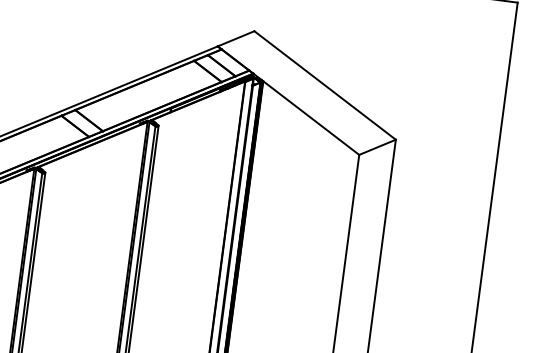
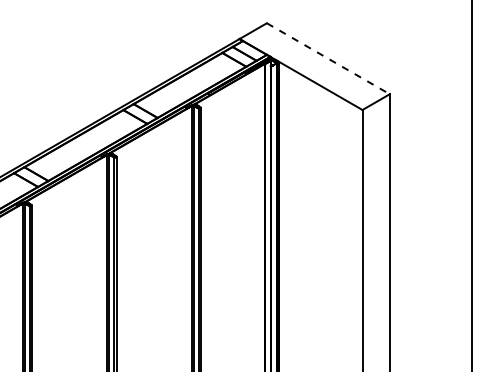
line: (325, 85) -> (328, 58), solid -> dashed

